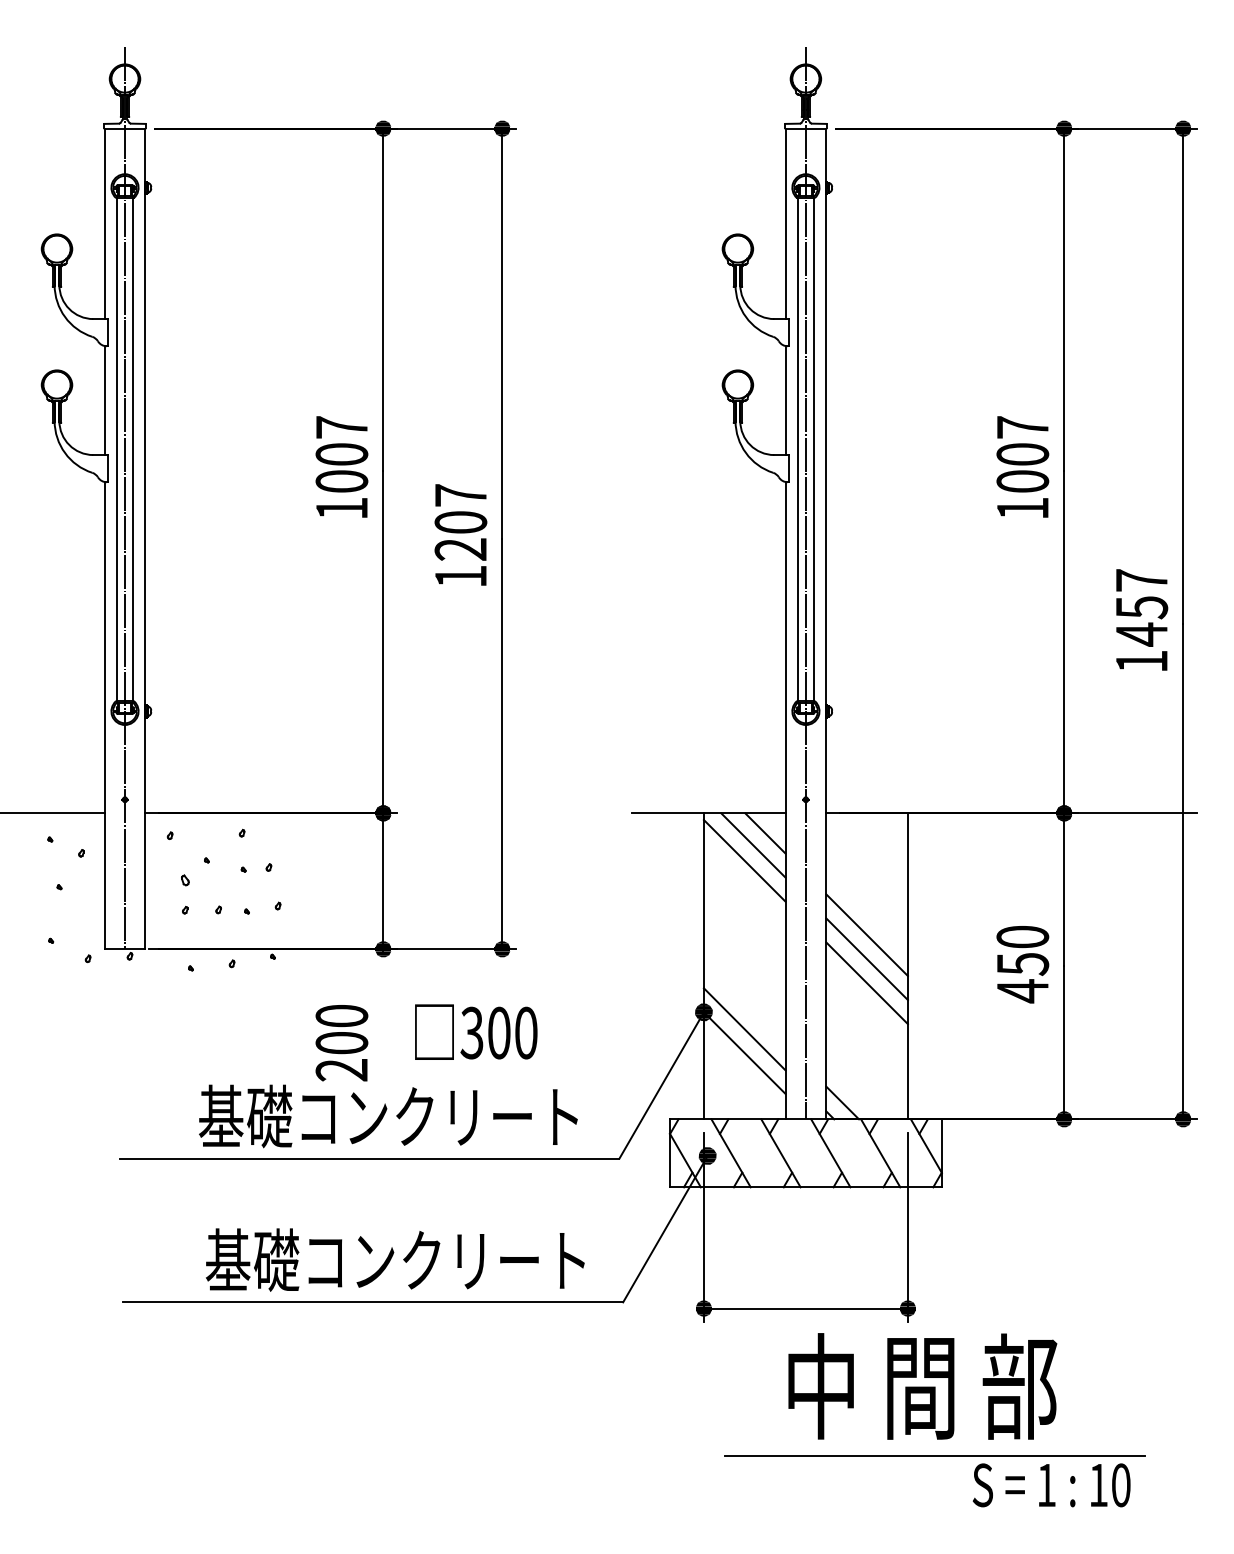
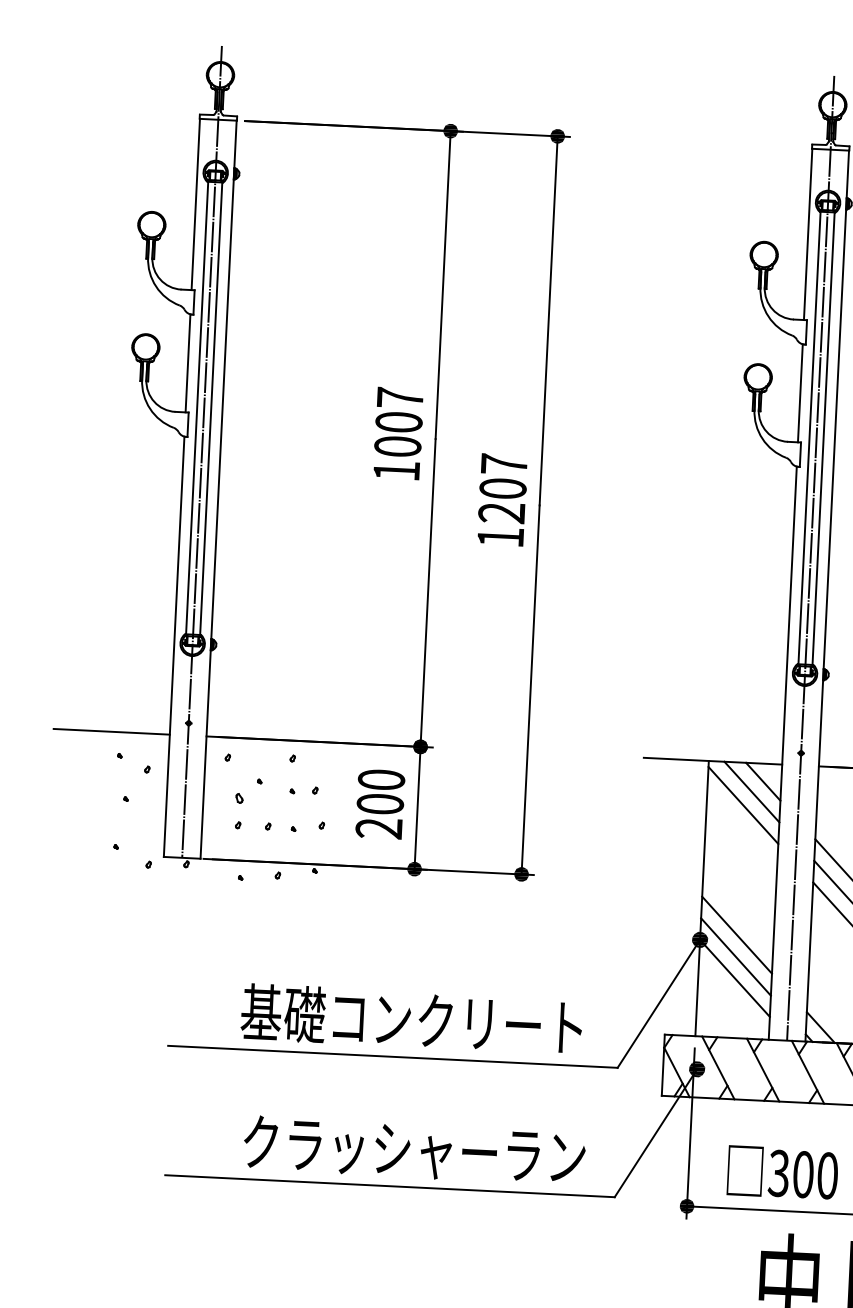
line: (744, 1004) -> (736, 934), added
text: (476, 1031) -> (782, 1172), moved
text: (341, 1043) -> (379, 804), moved
text: (396, 1260) -> (412, 1149), 基礎コンクリート -> クラッシャーラン

